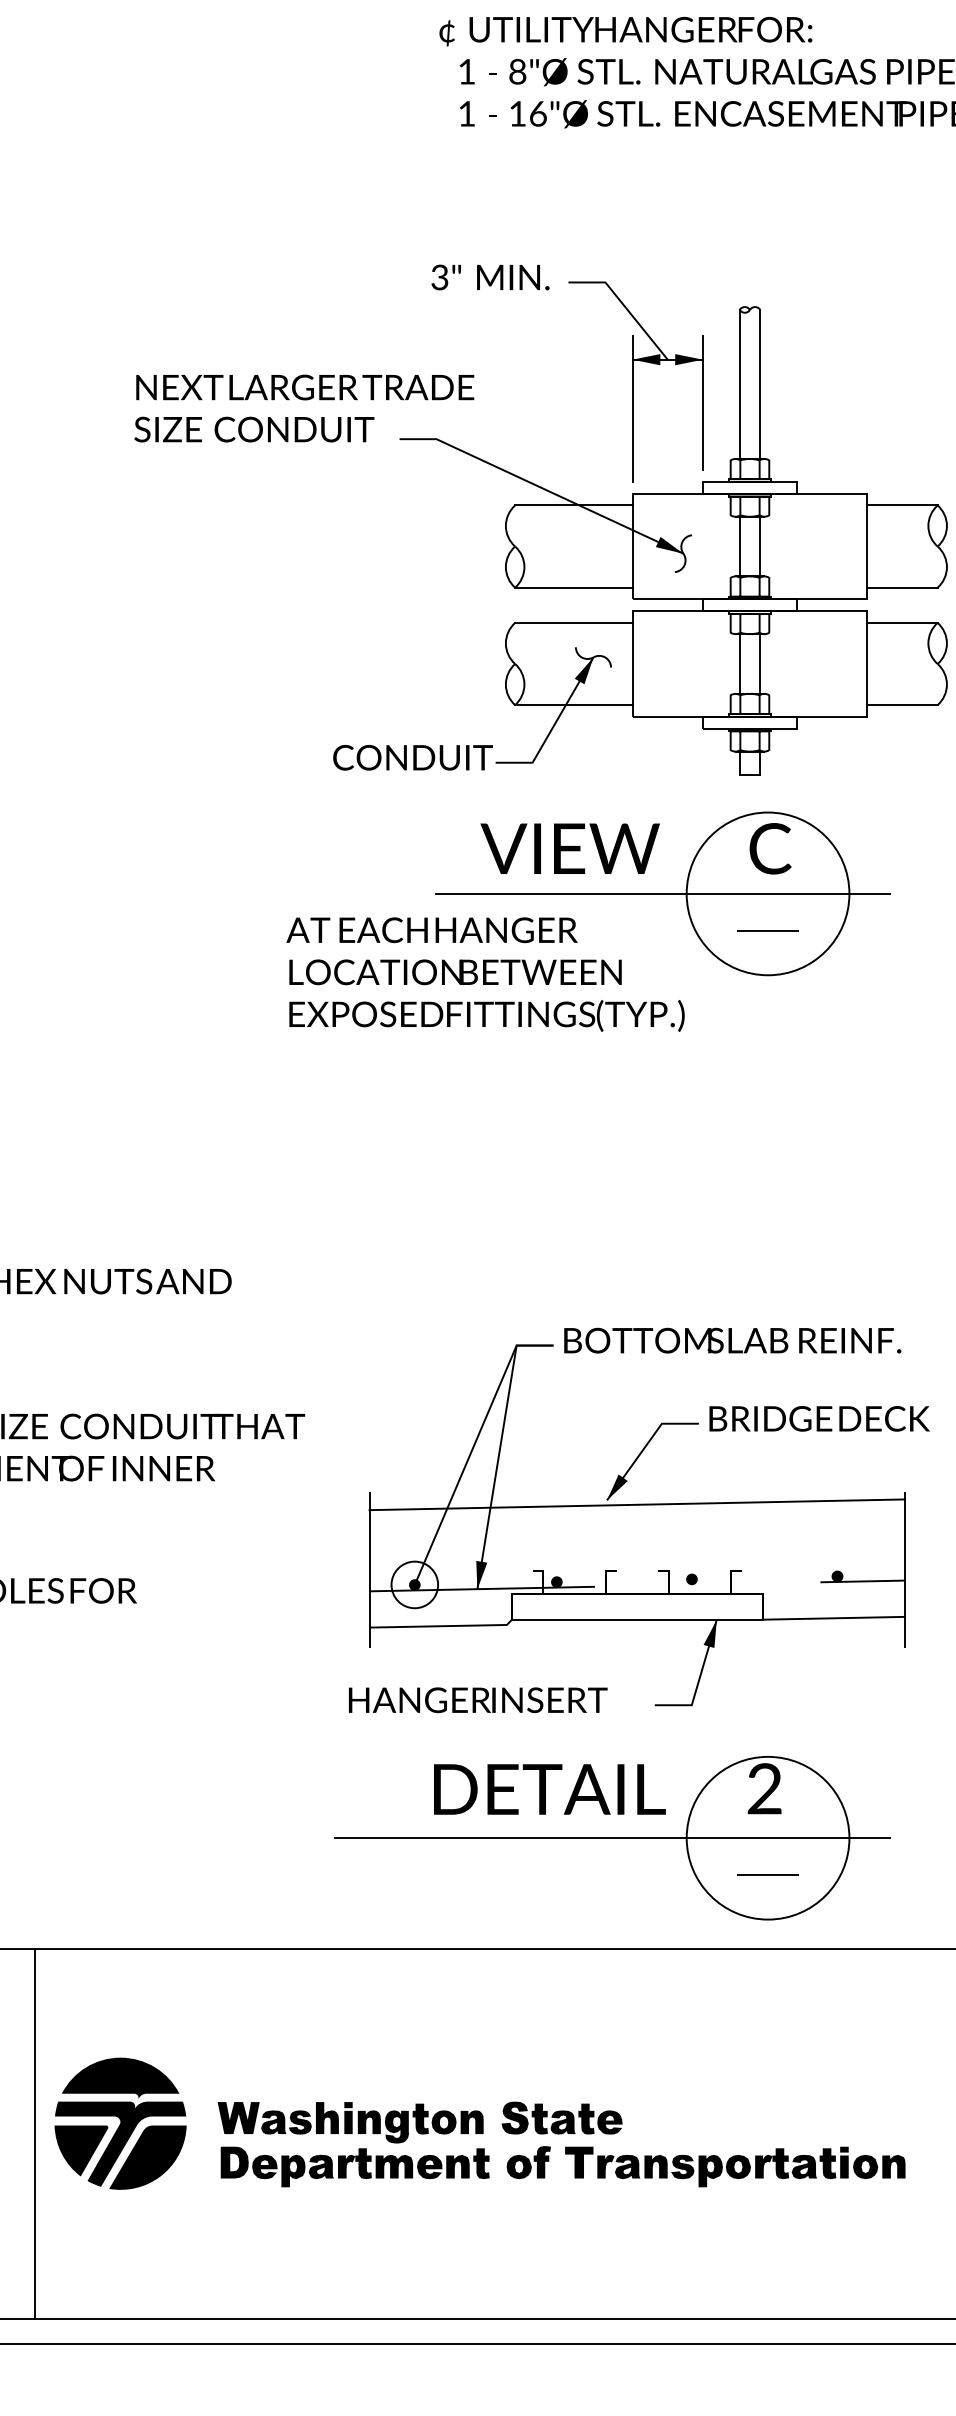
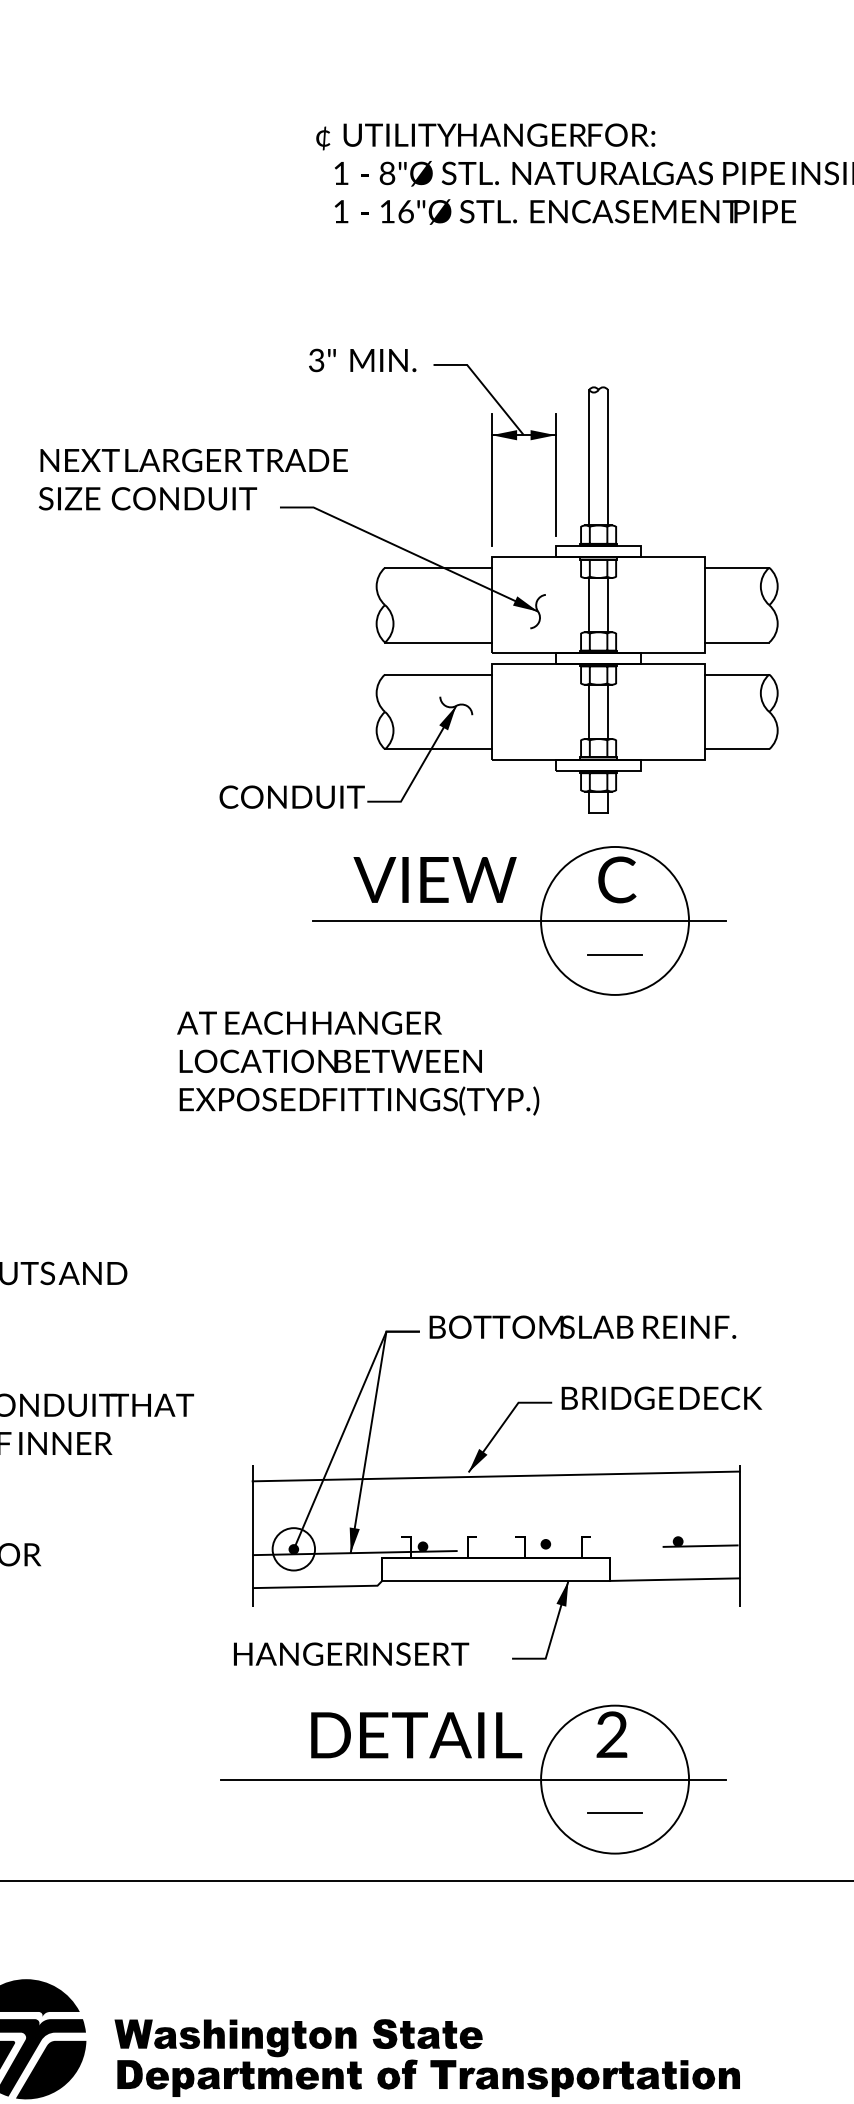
text: (485, 974) -> (358, 1063), moved

